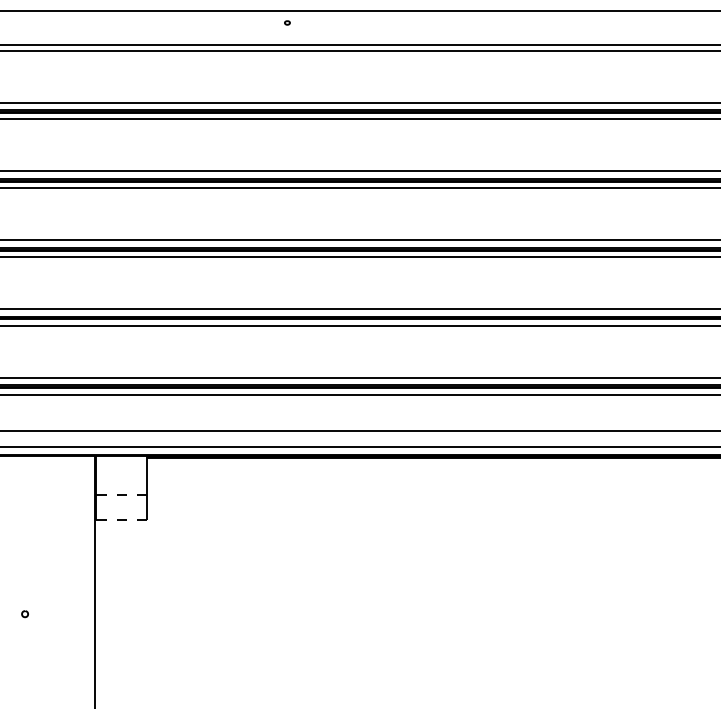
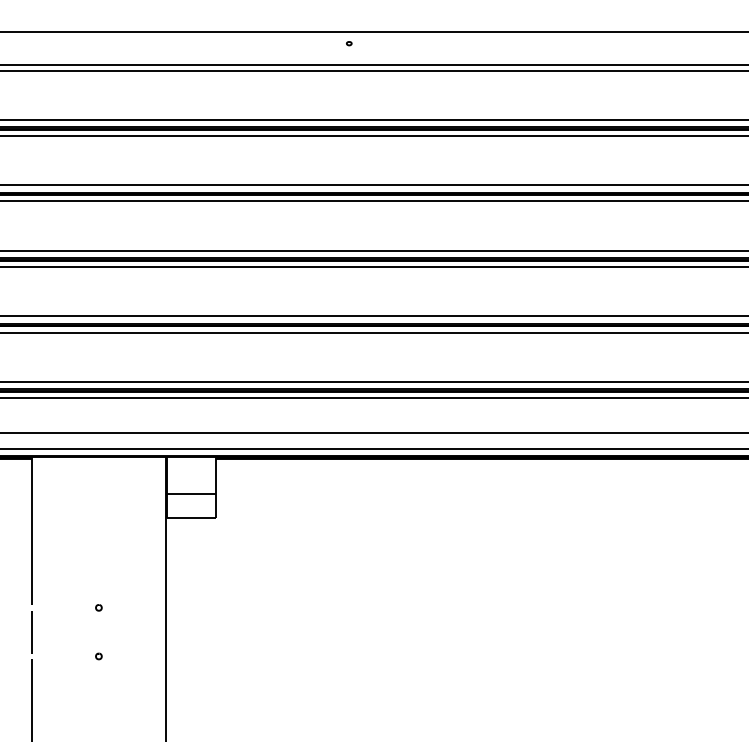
line: (122, 494) -> (191, 493), dashed -> solid
line: (122, 520) -> (191, 518), dashed -> solid
part: (24, 665) -> (98, 656), added

